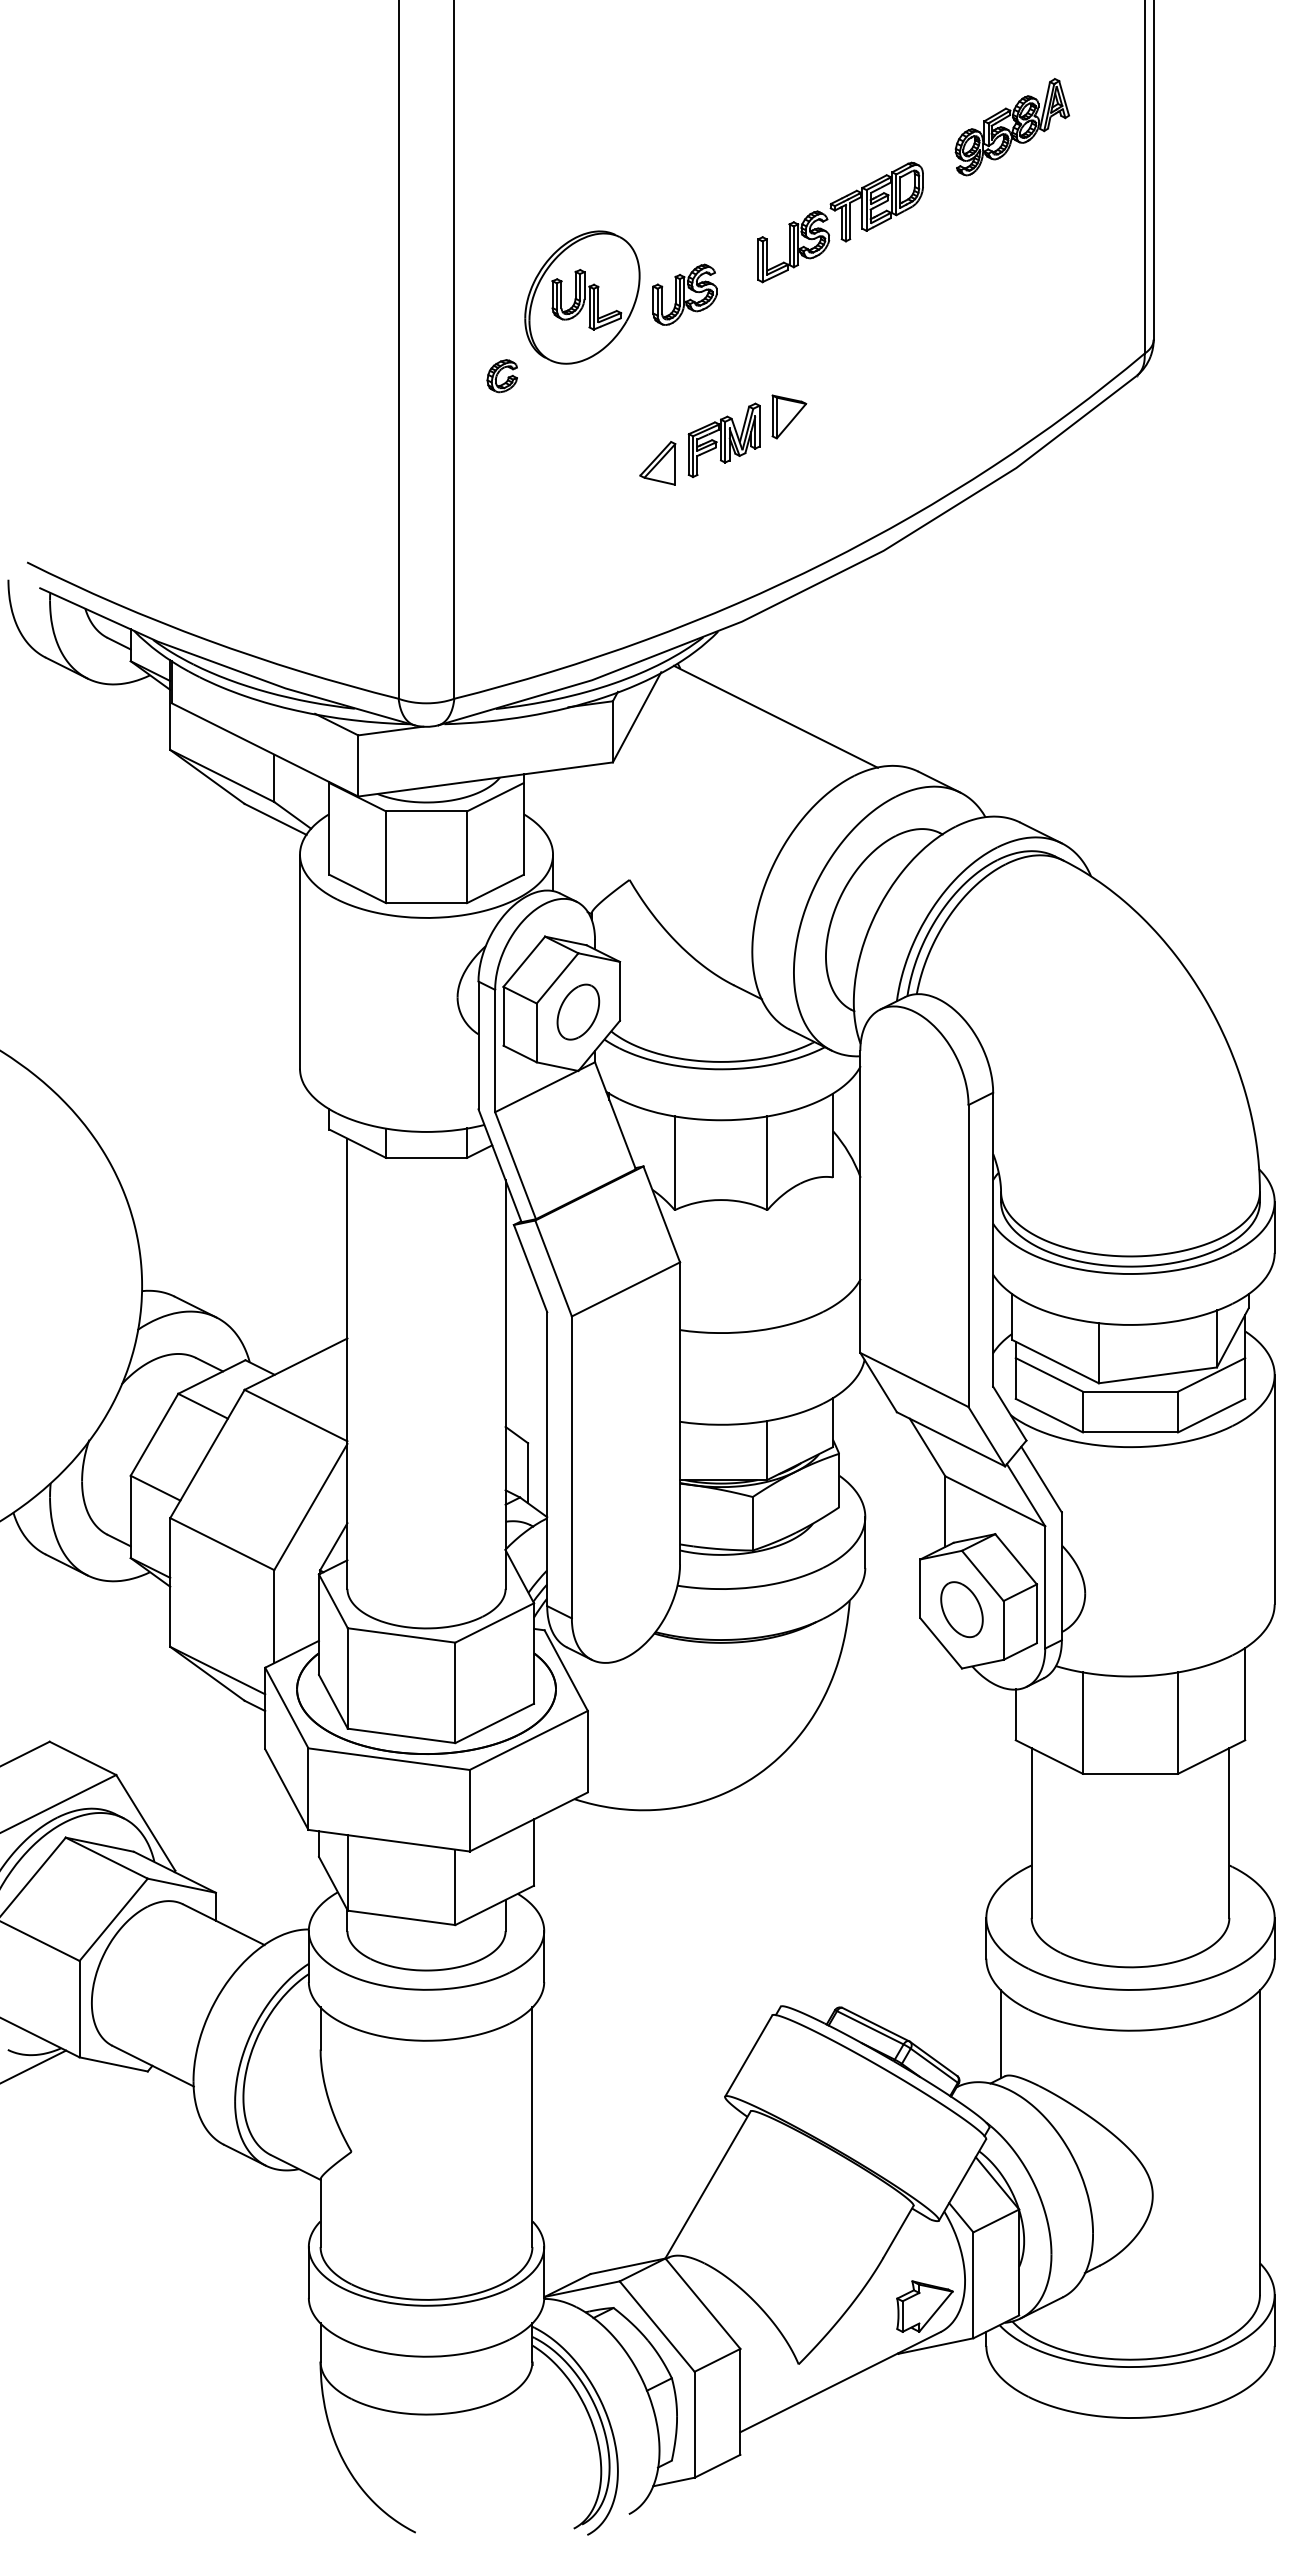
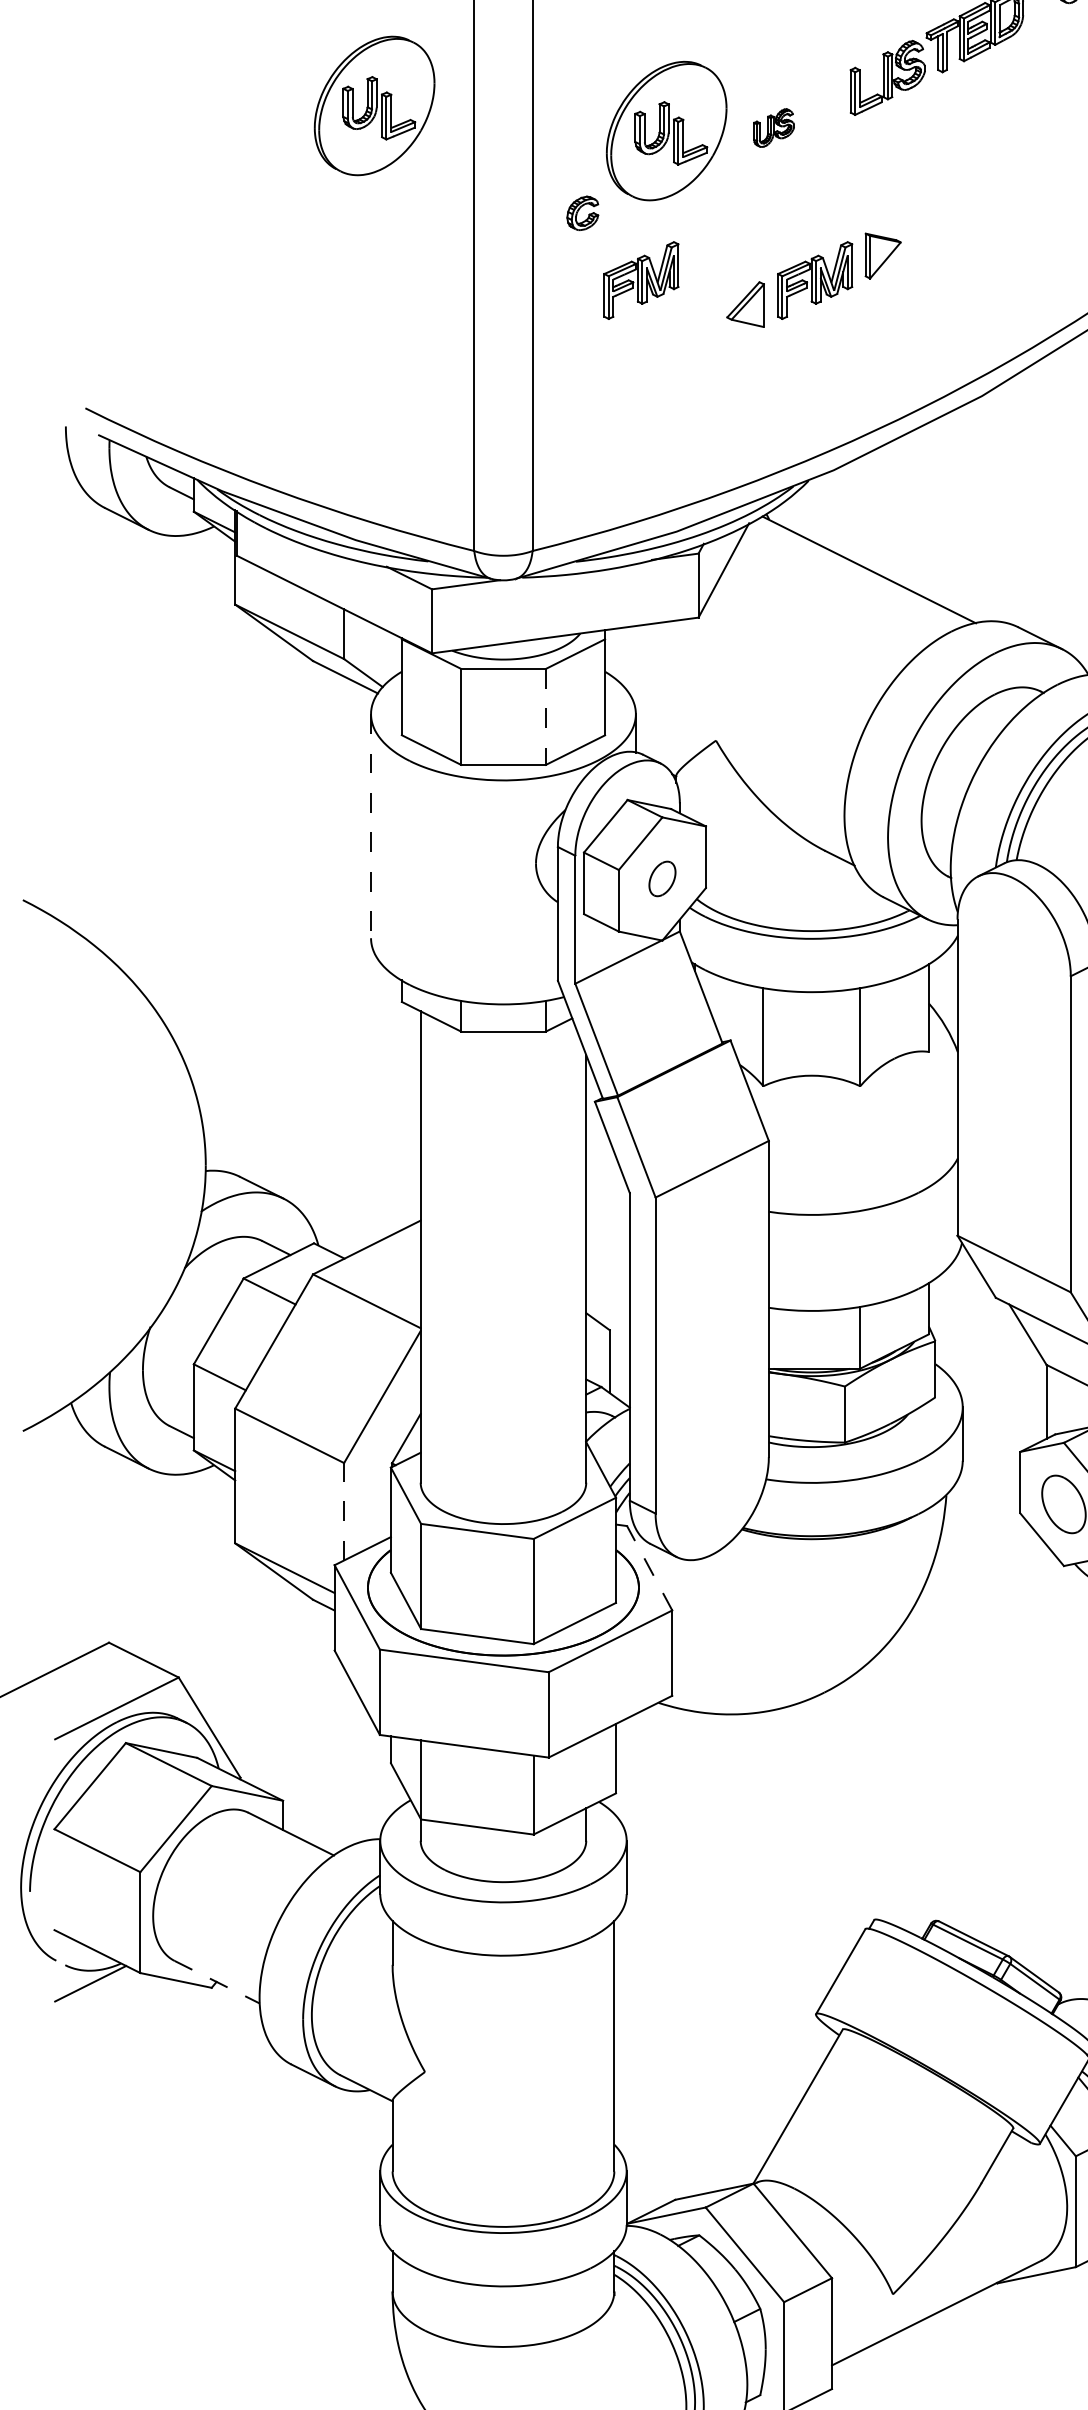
part: (303, 273) -> (374, 105), added
part: (684, 294) -> (773, 127), size x0.6
part: (557, 440) -> (640, 280), added
line: (467, 857) -> (546, 717), solid -> dashed
line: (300, 962) -> (371, 827), solid -> dashed
part: (578, 1011) -> (662, 878), size x0.6
line: (274, 1616) -> (344, 1511), solid -> dashed
line: (566, 1670) -> (649, 1568), solid -> dashed
line: (153, 2066) -> (217, 1982), solid -> dashed
part: (924, 2306) -> (1024, 2233), removed

